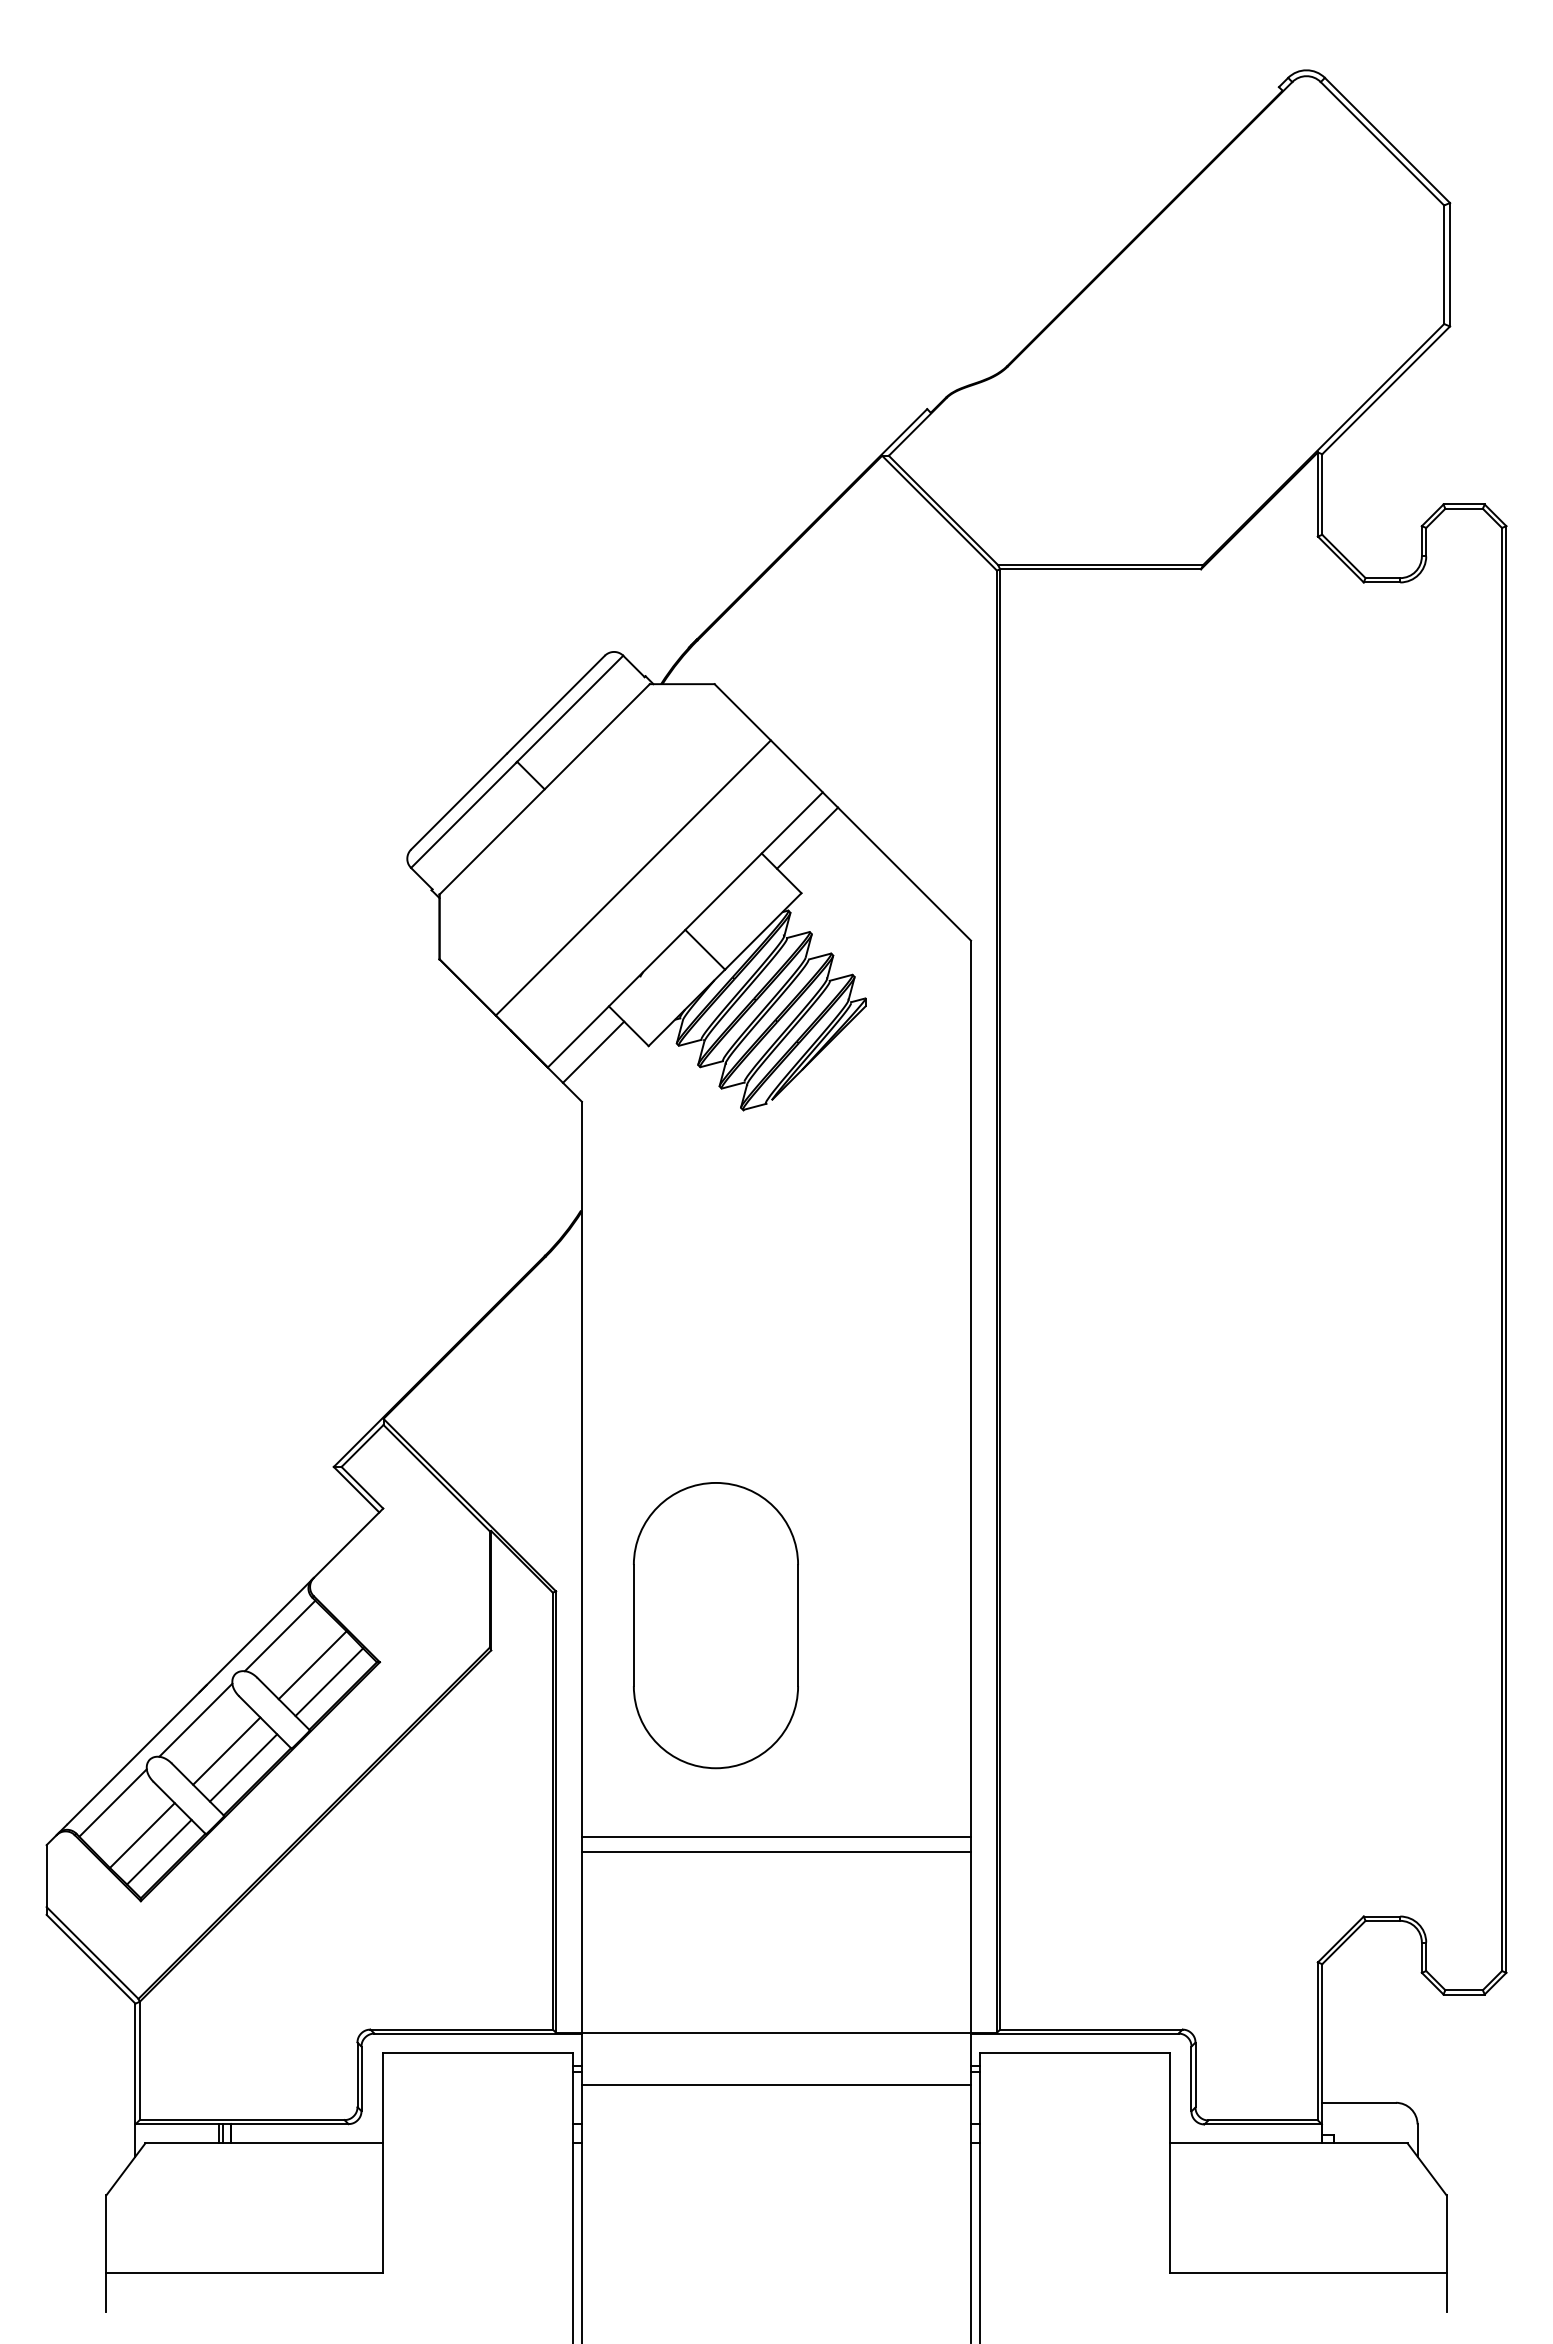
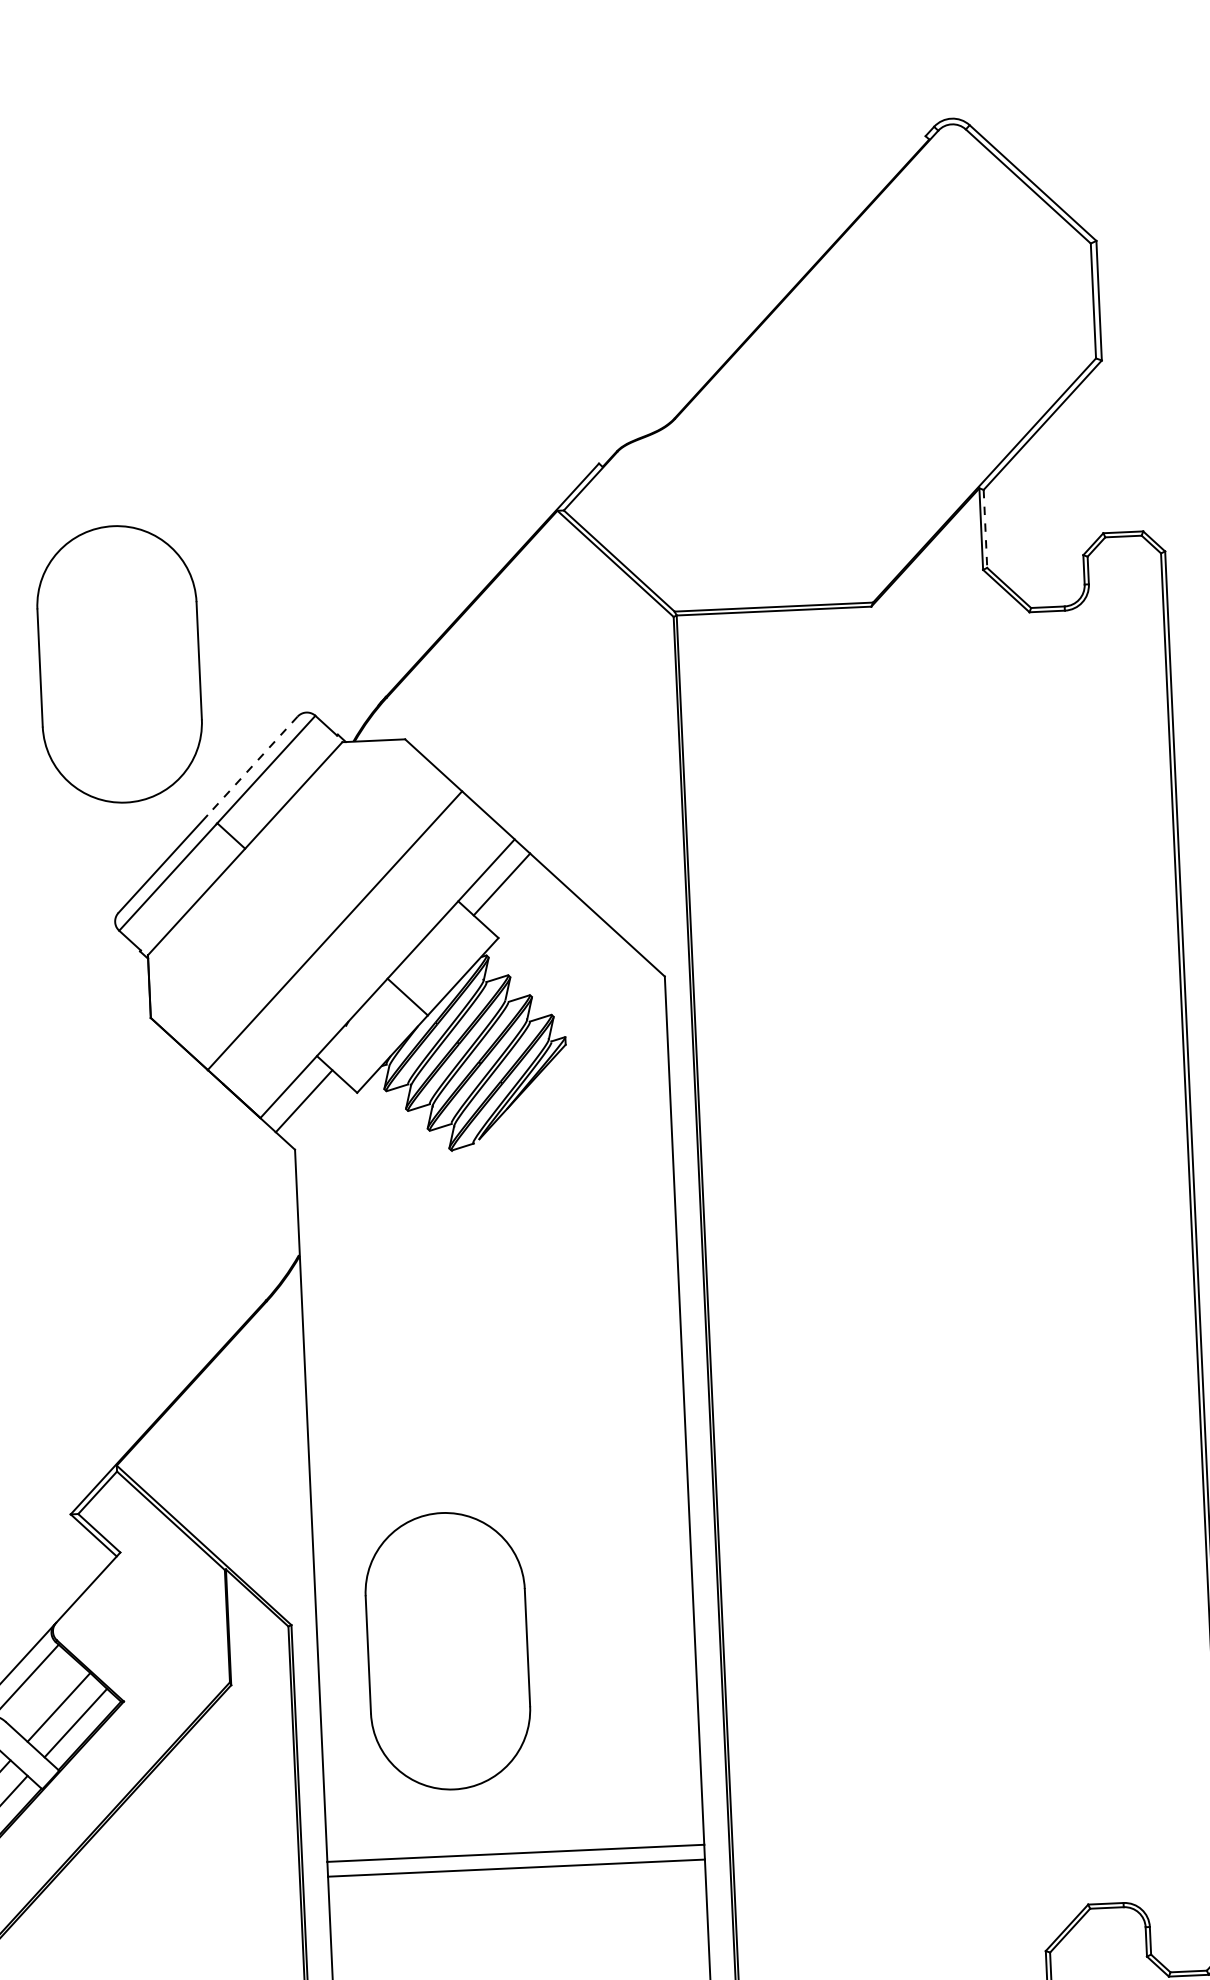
line: (1322, 495) -> (985, 529), solid -> dashed
part: (423, 593) -> (119, 664), added
line: (555, 705) -> (251, 767), solid -> dashed

